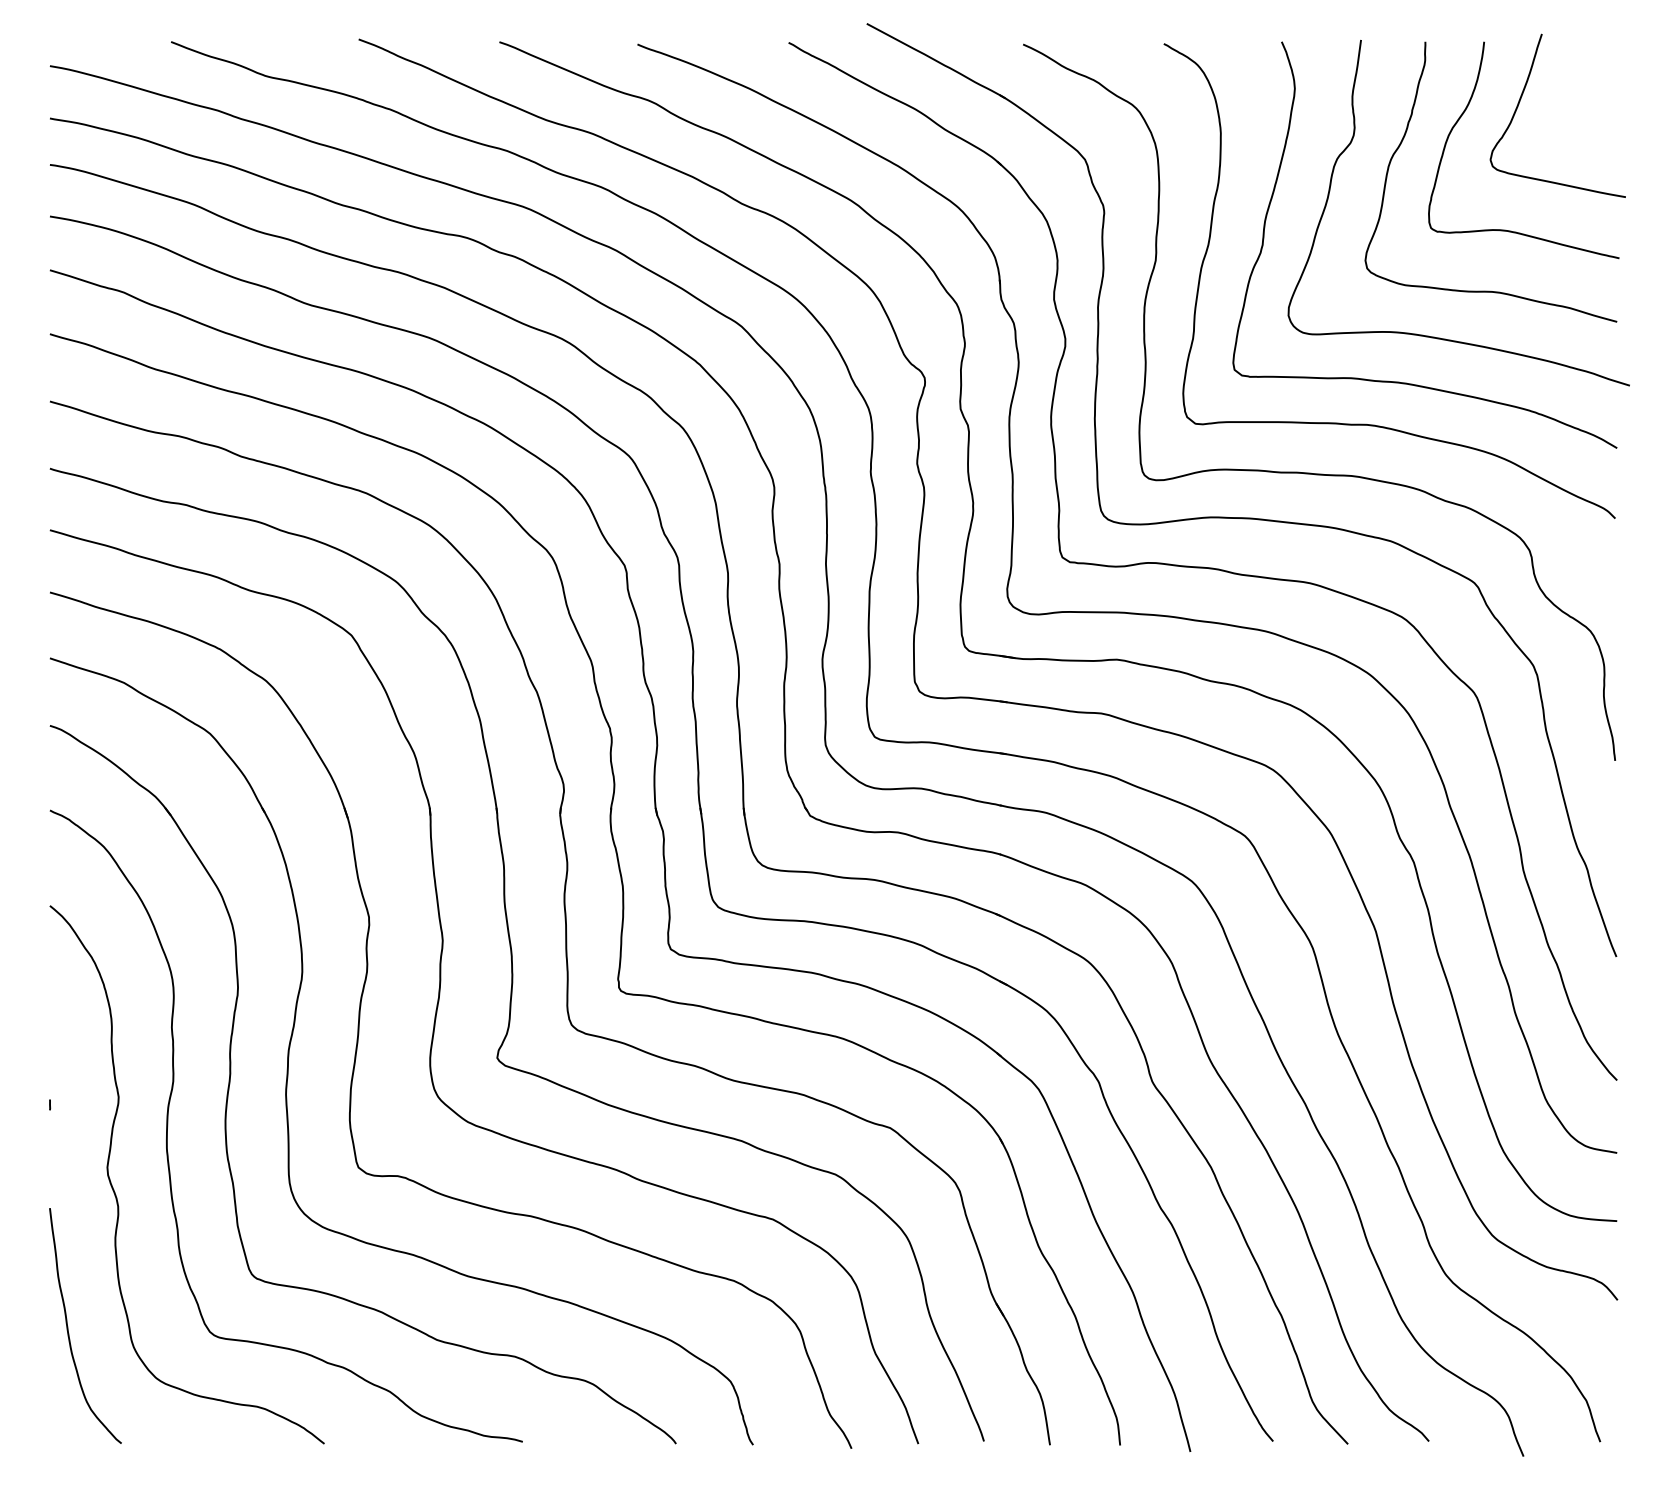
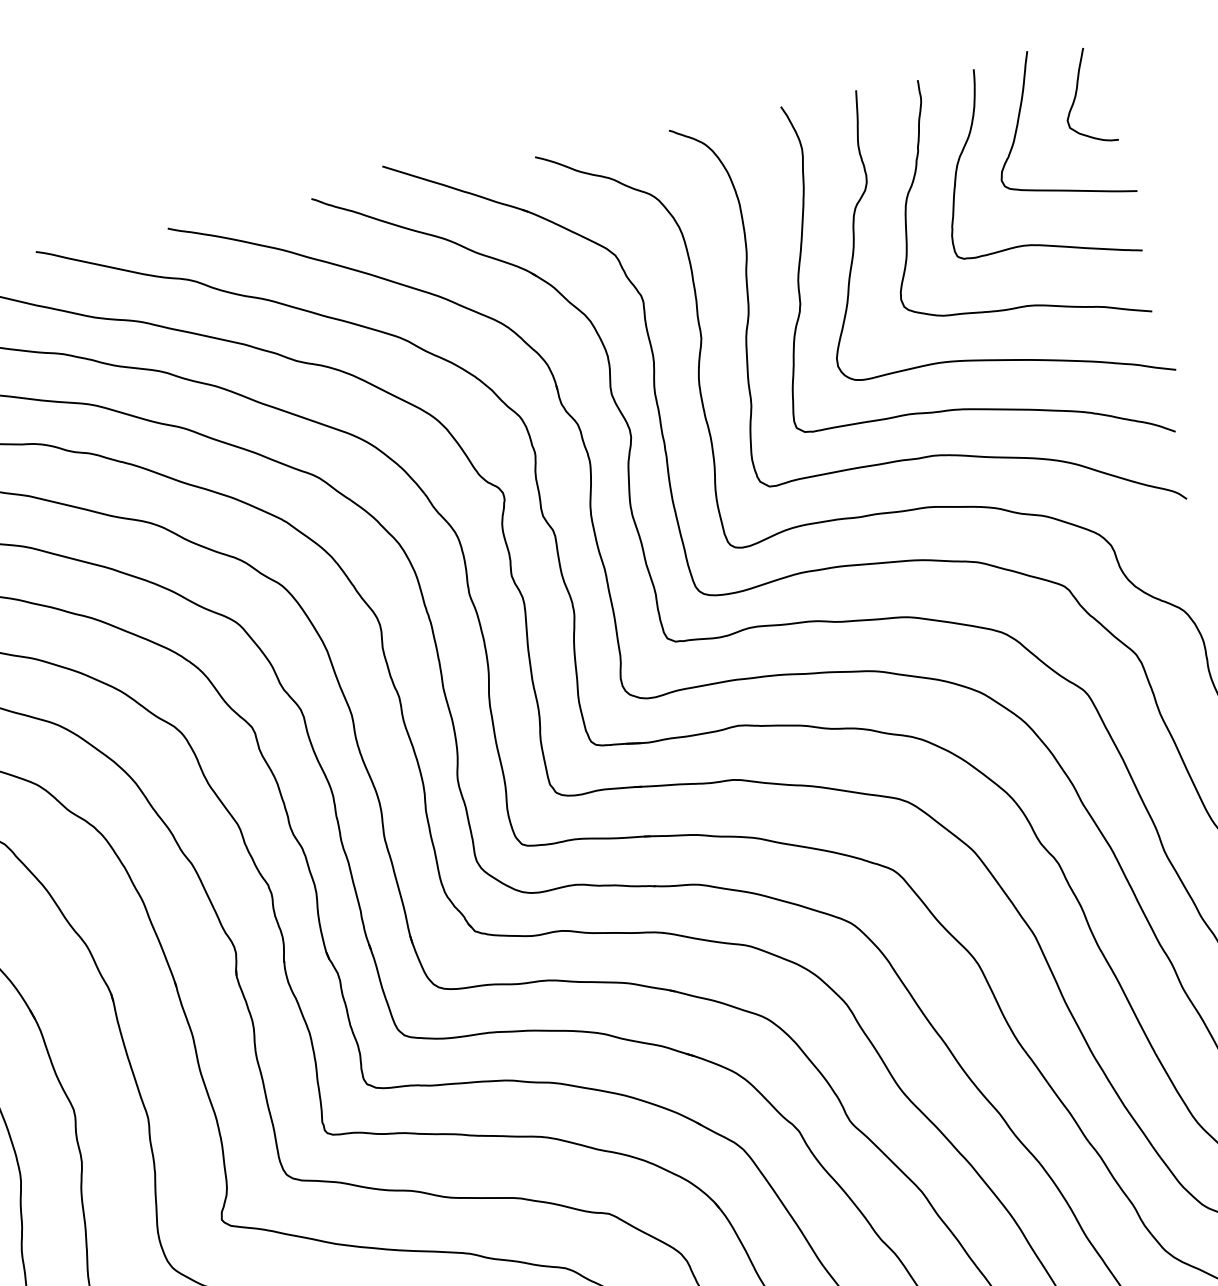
curve: (1583, 87) -> (1076, 94), added

